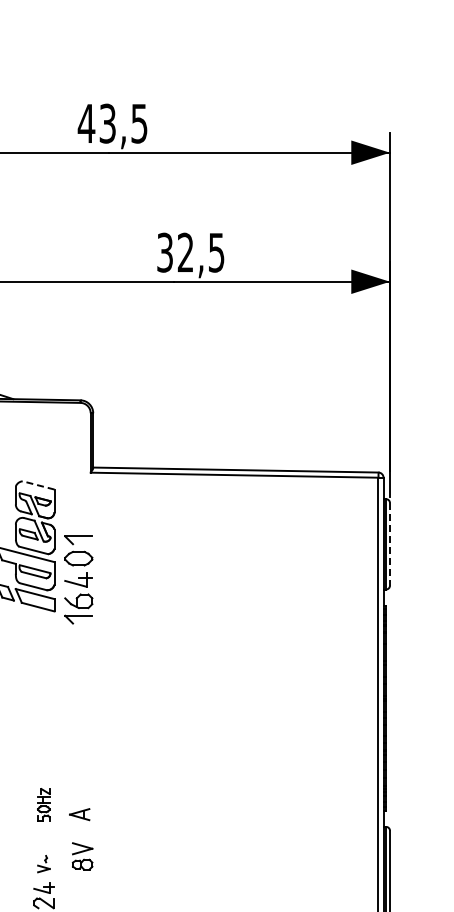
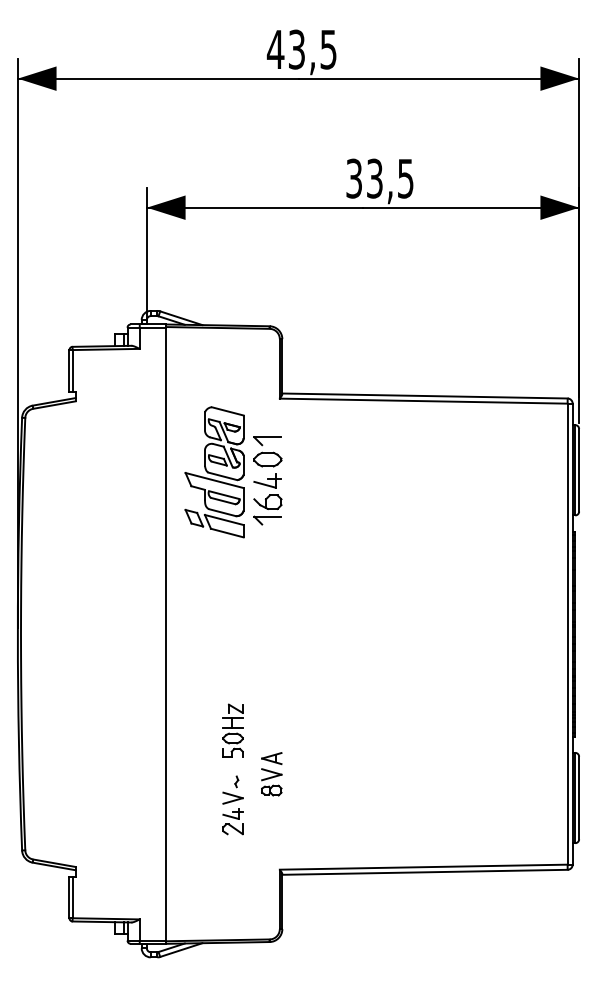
text: (185, 252) -> (374, 178), 32,5 -> 33,5
line: (38, 485) -> (227, 411), dashed -> solid
line: (390, 544) -> (579, 470), dashed -> solid
part: (78, 579) -> (267, 480), moved
part: (43, 804) -> (232, 730), size x1.67
part: (79, 814) -> (271, 758), moved
part: (43, 863) -> (232, 789), size x1.67

